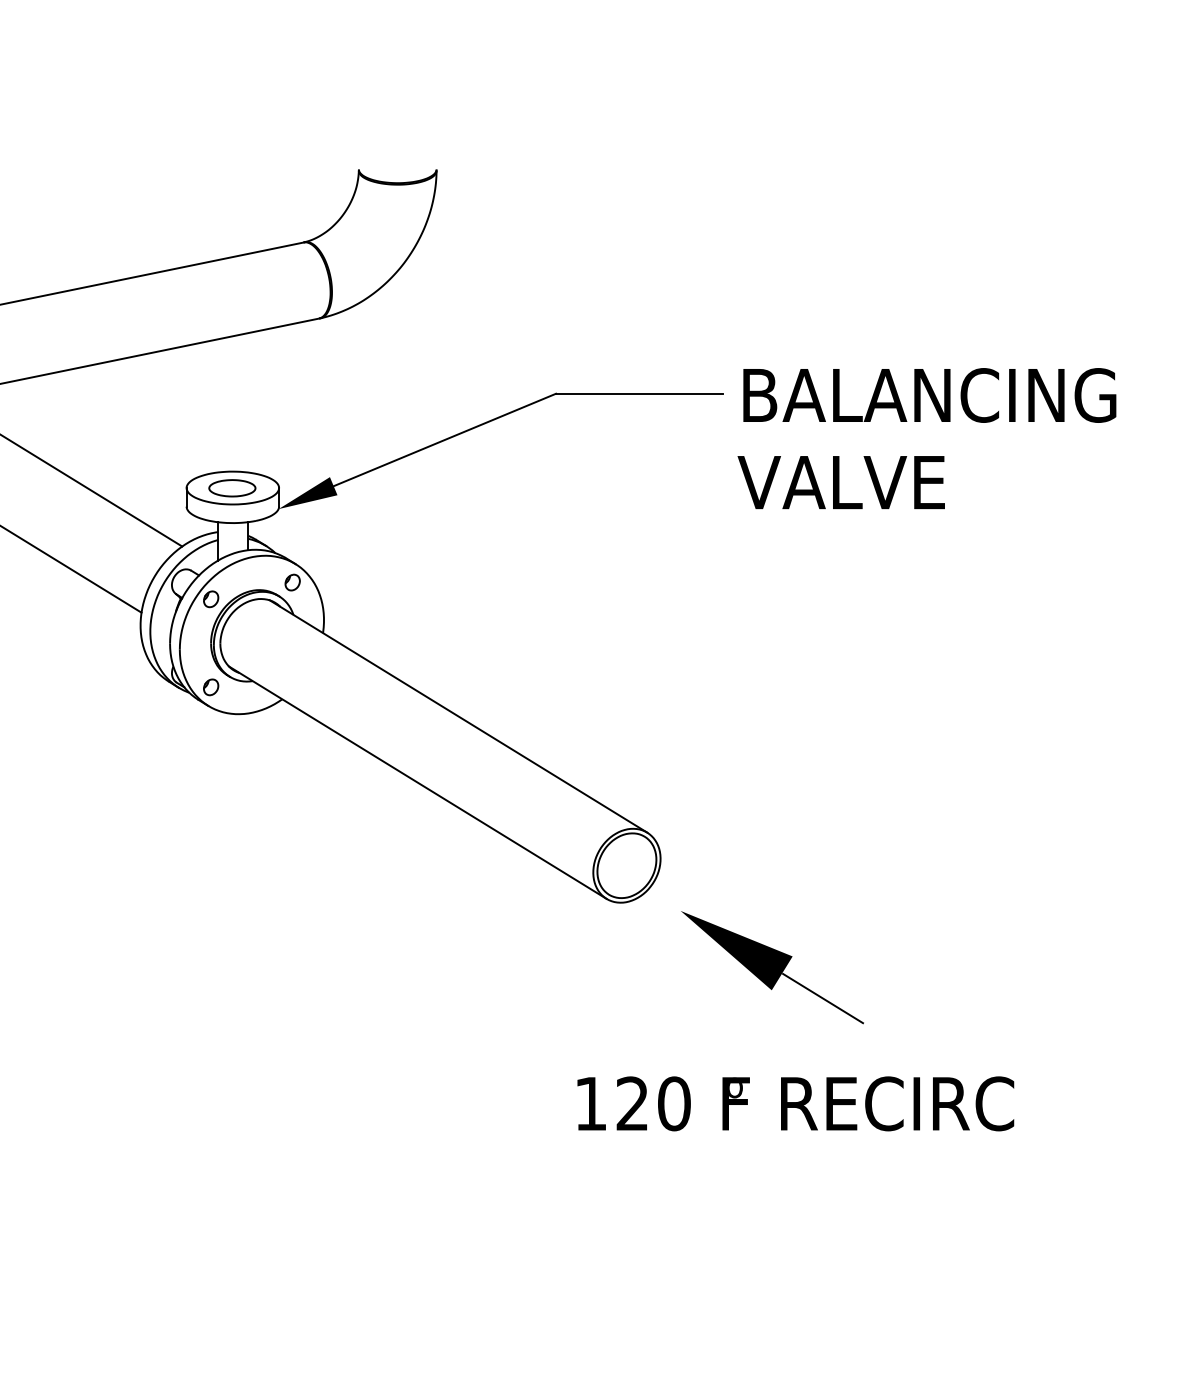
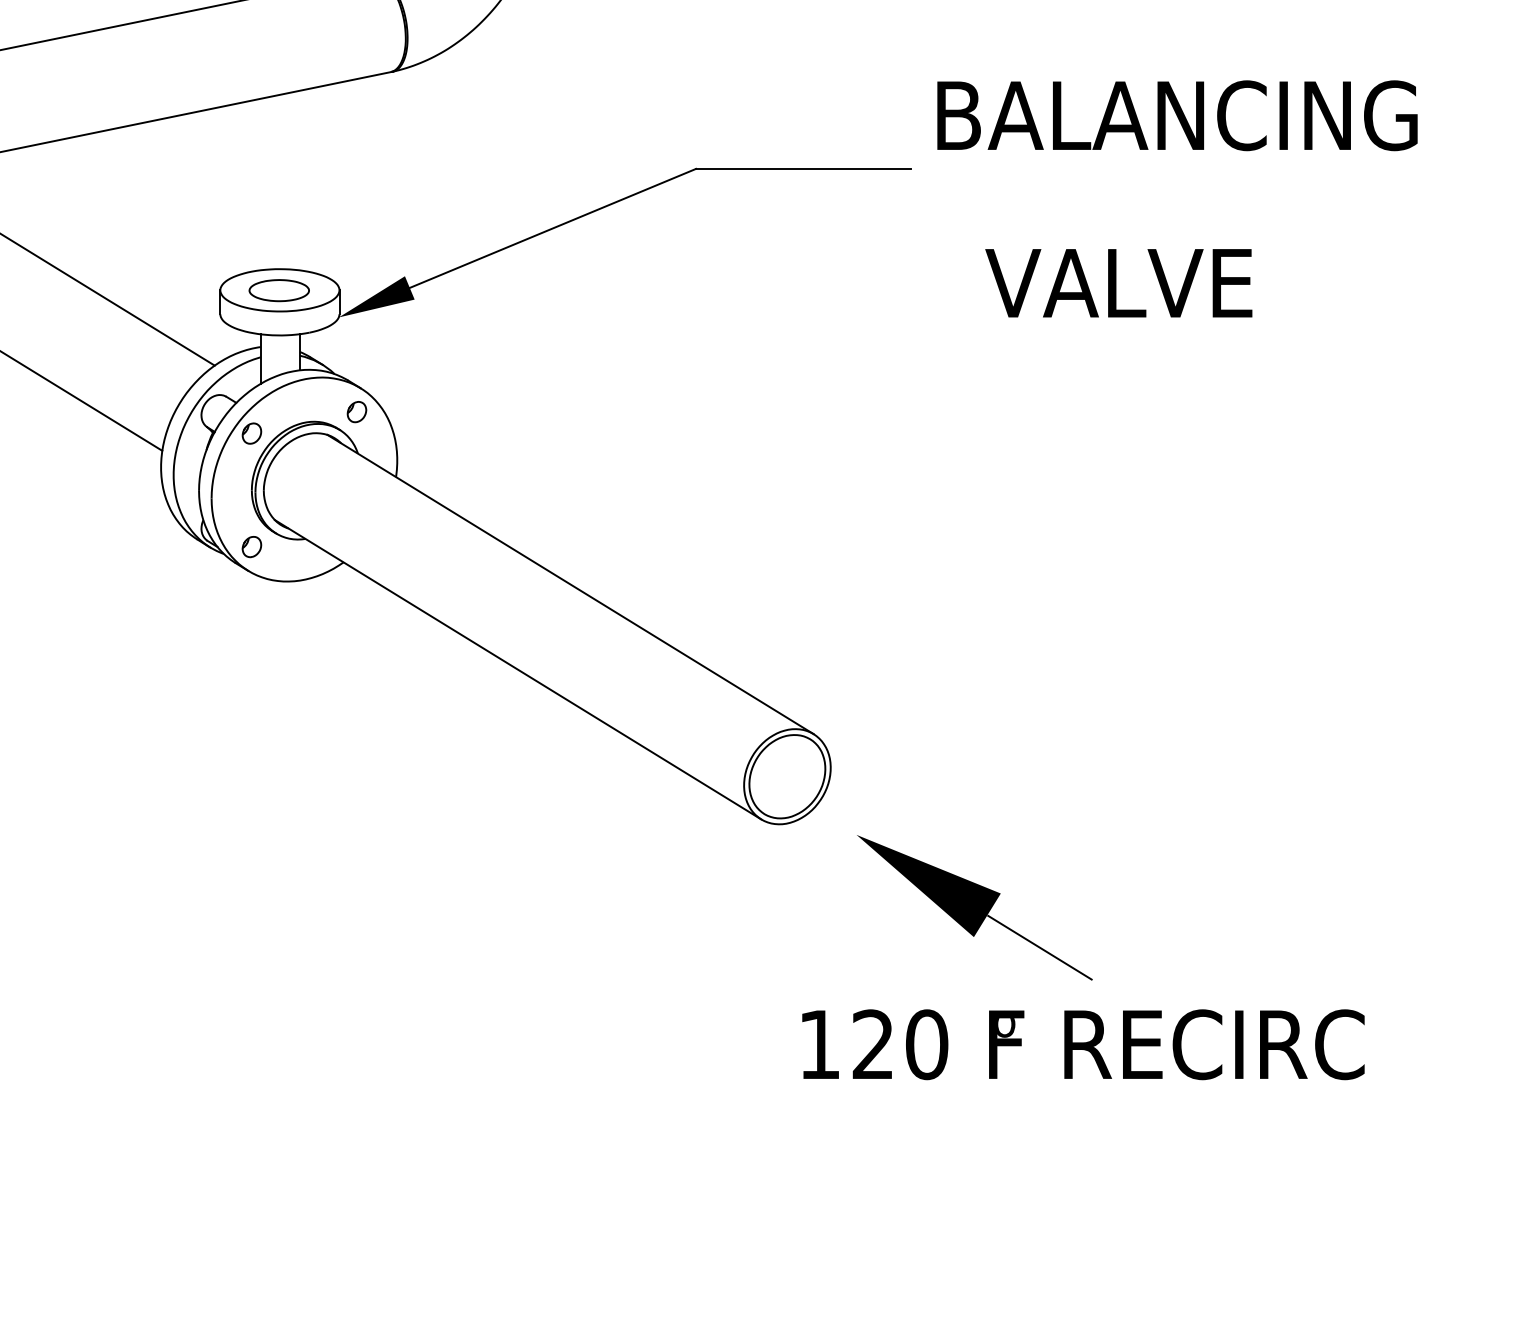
text: (929, 395) -> (1177, 115), moved
text: (840, 482) -> (1117, 283), moved
text: (795, 1103) -> (1083, 1044), moved

